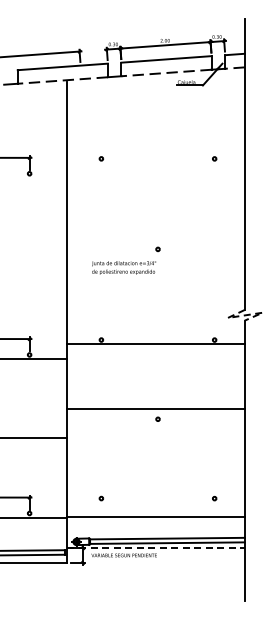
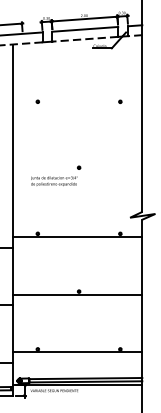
line: (246, 315) -> (143, 215), dashed -> solid
line: (155, 408) -> (77, 294), moved
line: (155, 516) -> (77, 352), moved
line: (156, 548) -> (78, 385), dashed -> solid

